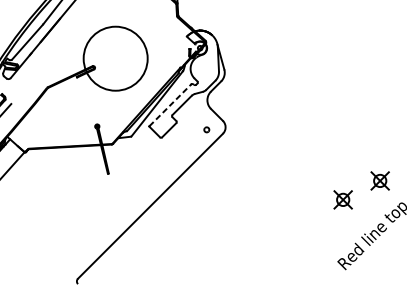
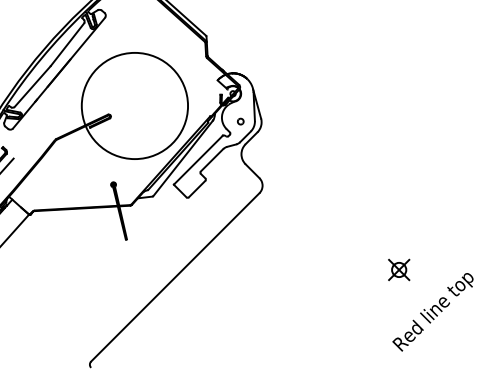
circle: (115, 58) -> (134, 105), size x1.43
line: (170, 104) -> (198, 159), dashed -> solid
part: (206, 129) -> (240, 121), moved
part: (380, 180) -> (442, 247), removed

